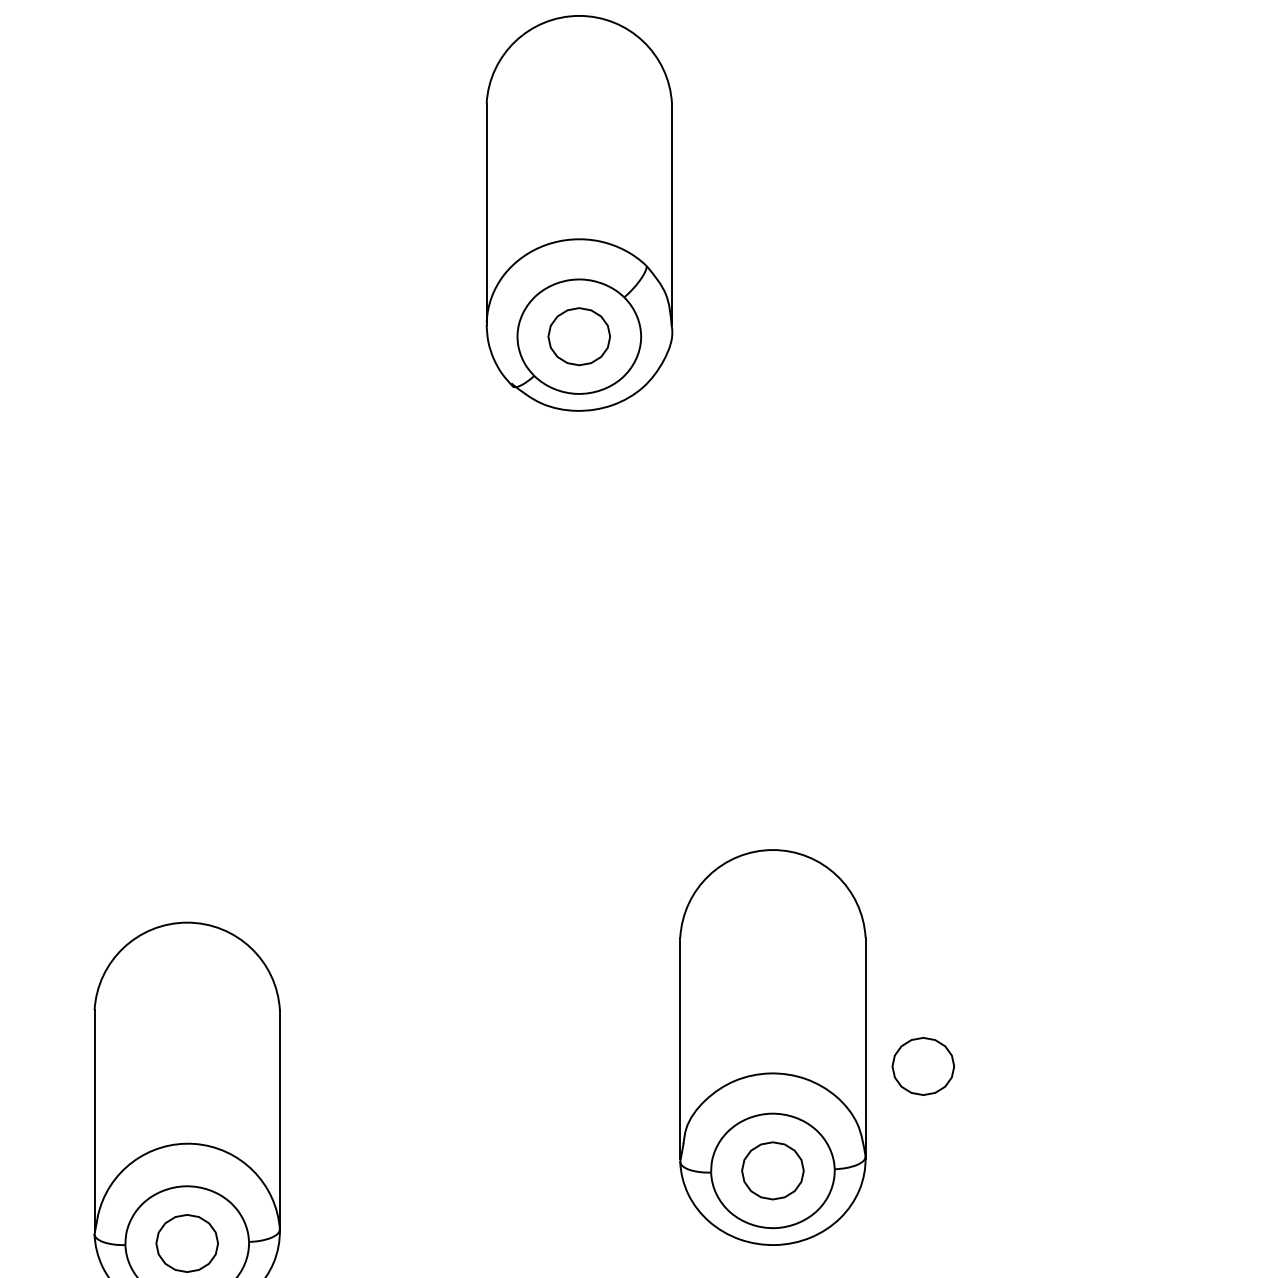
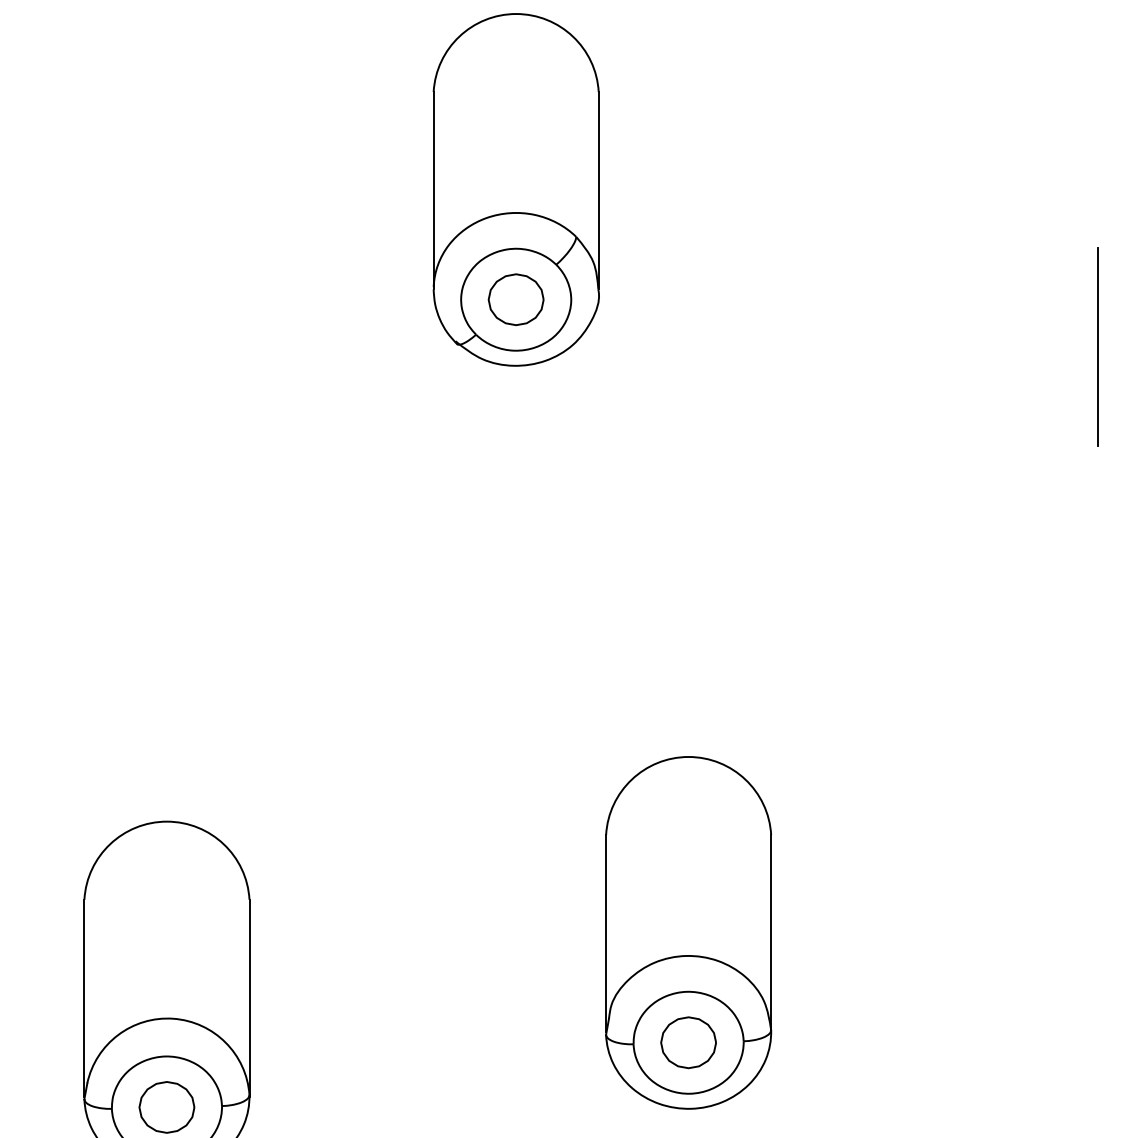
line: (1233, 389) -> (1098, 346), added
part: (923, 1066) -> (822, 949), removed

